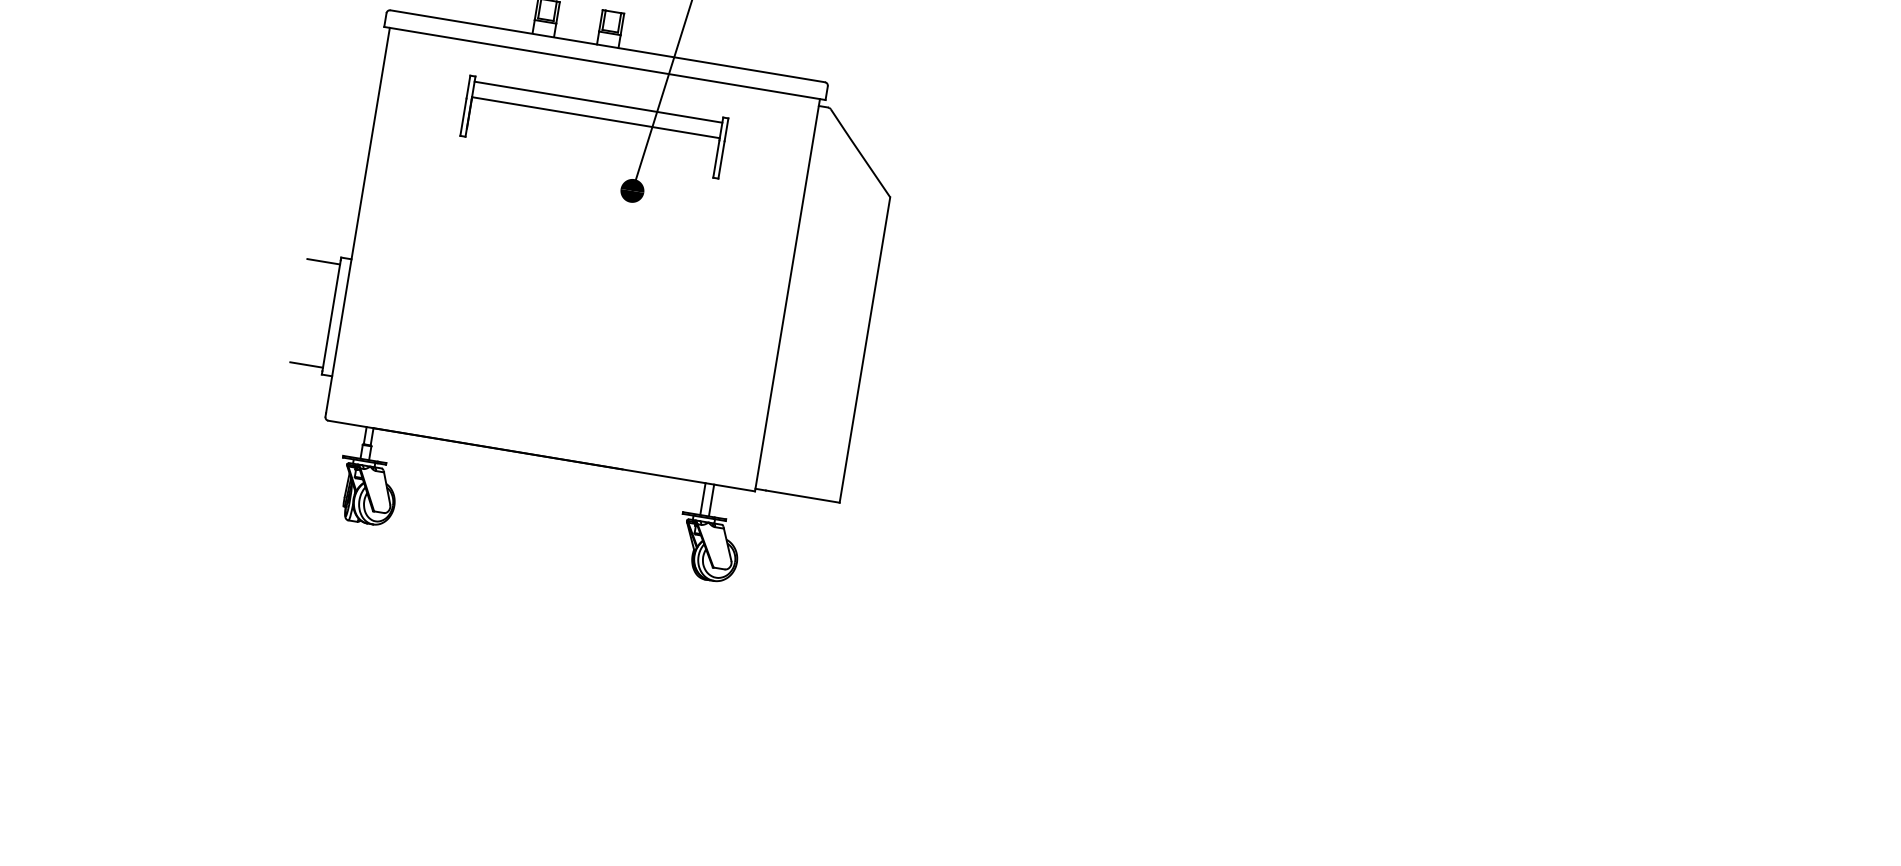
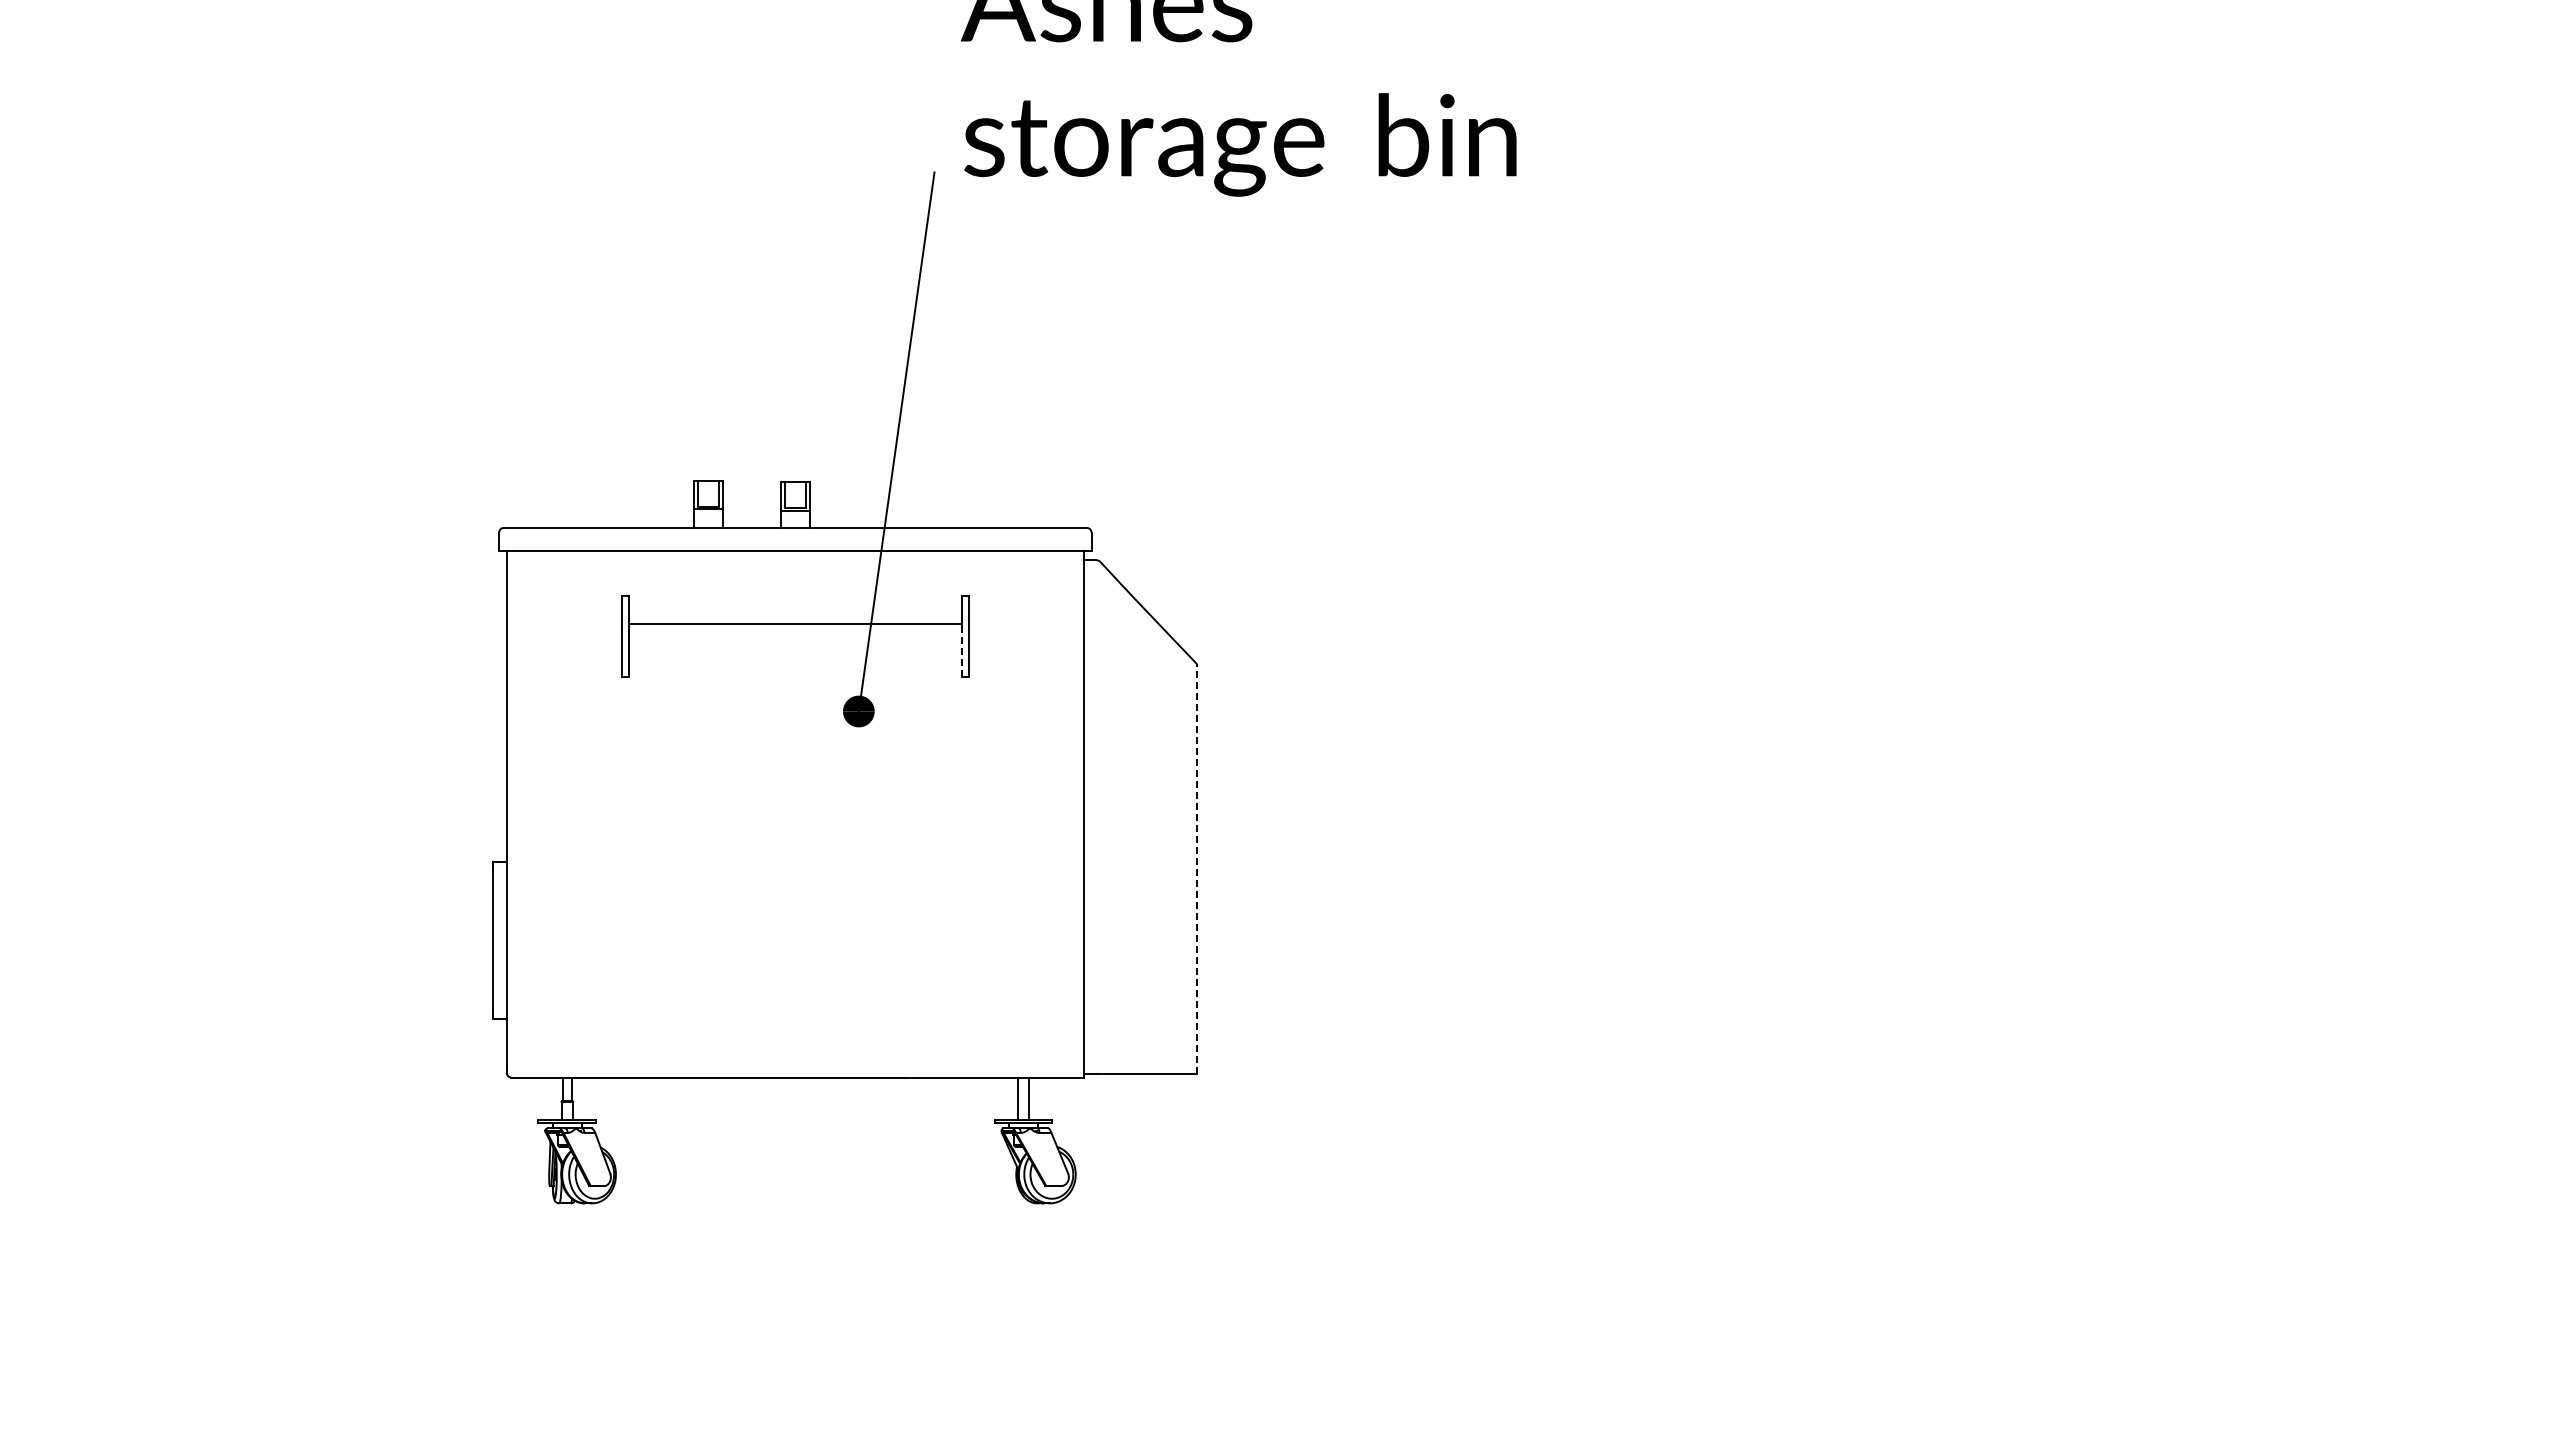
line: (598, 101) -> (795, 602), removed
line: (716, 158) -> (961, 651), solid -> dashed
line: (323, 261) -> (470, 870), removed
line: (865, 350) -> (1197, 869), solid -> dashed
line: (306, 365) -> (470, 1009), removed

